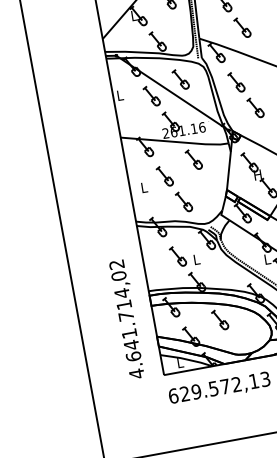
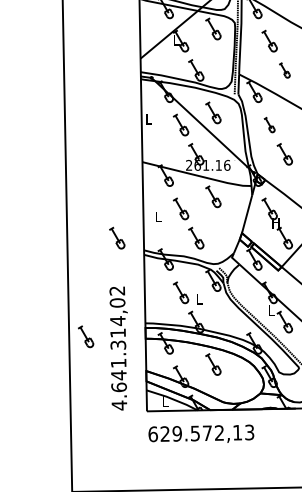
part: (242, 27) -> (284, 70), size x0.7
part: (236, 81) -> (269, 124), size x0.7
part: (108, 213) -> (117, 237), added
part: (94, 313) -> (86, 336), added
text: (126, 315) -> (118, 344), 4.641.714,02 -> 4.641.314,02

